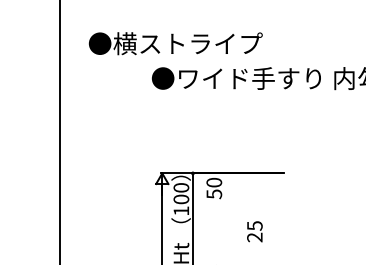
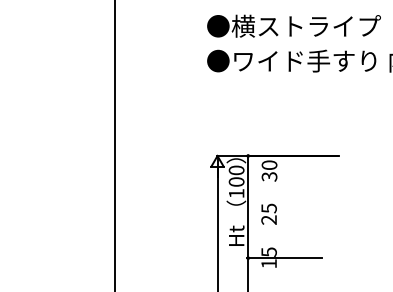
text: (175, 42) -> (293, 25), moved
text: (213, 193) -> (268, 176), 50 -> 30
text: (254, 230) -> (268, 213), moved

